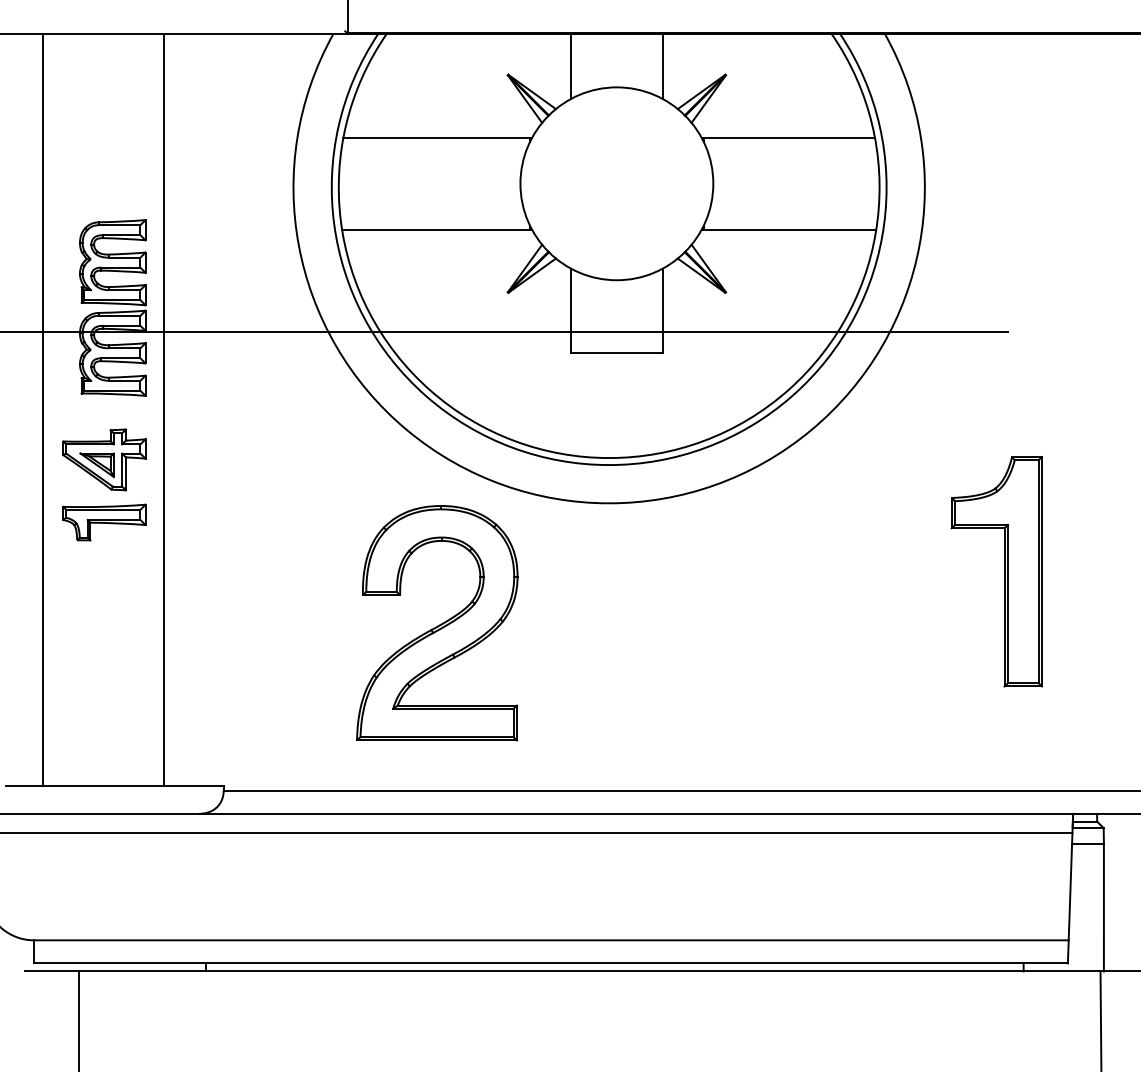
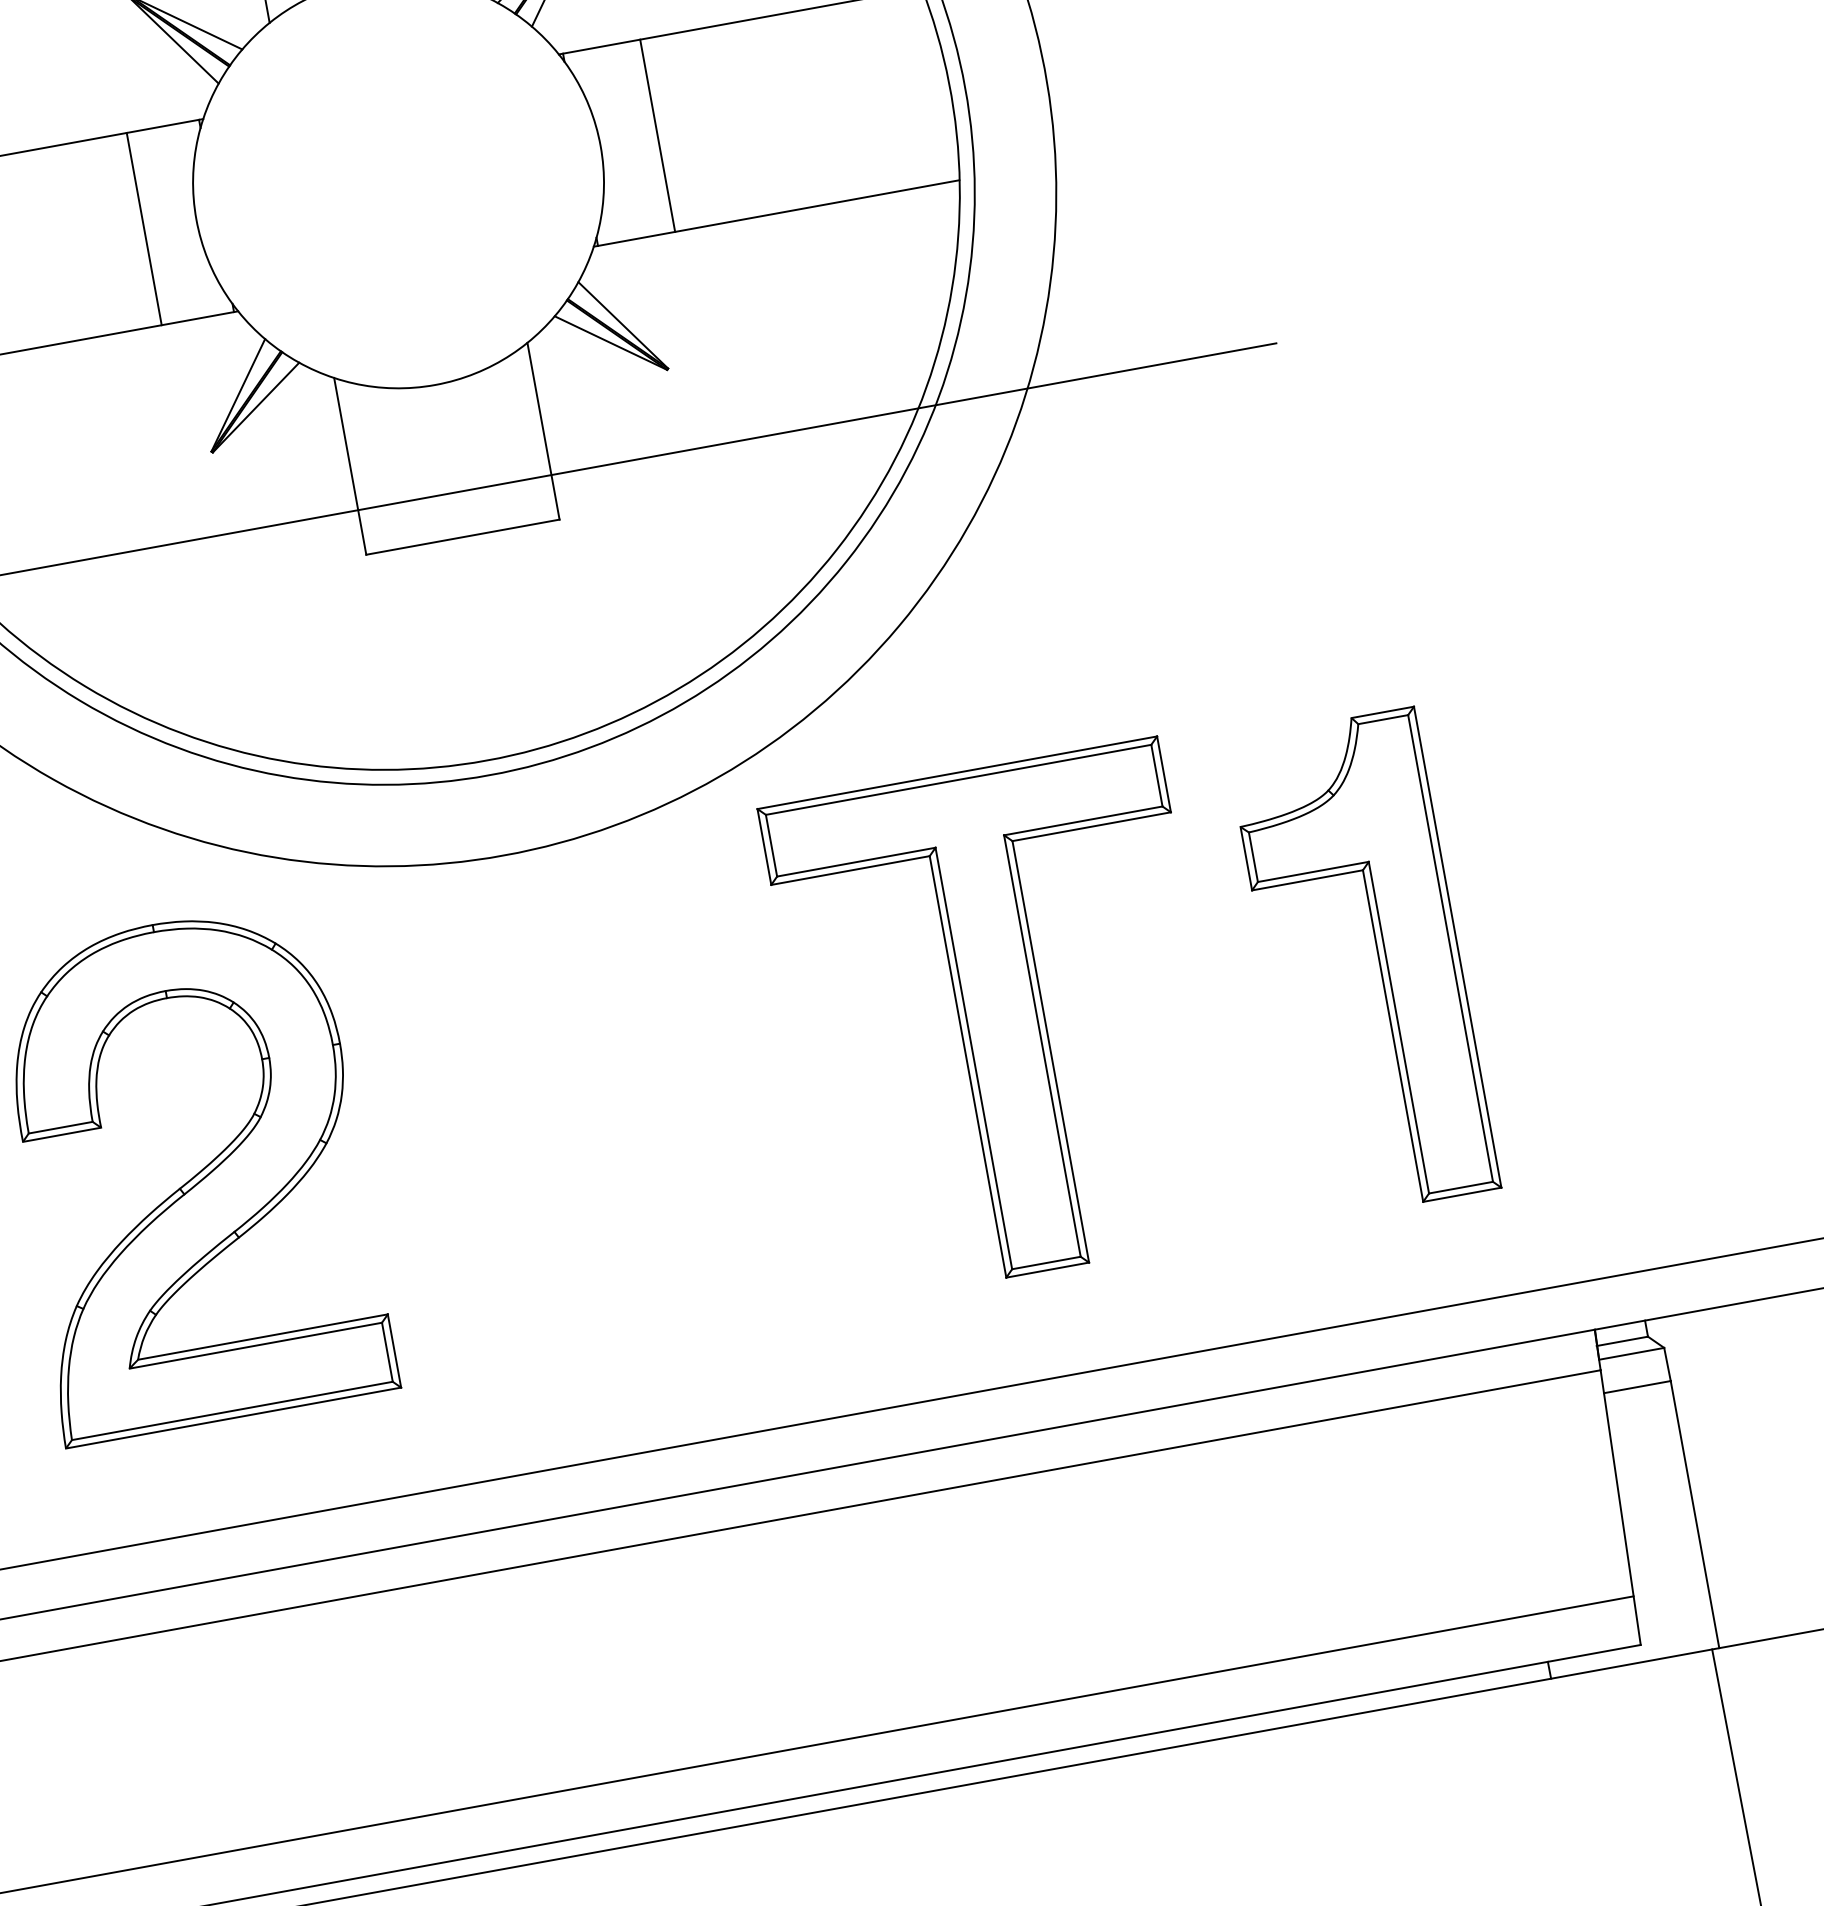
line: (495, 183) -> (144, 228), added
line: (740, 183) -> (657, 135), added
part: (1004, 571) -> (1379, 960), moved
part: (825, 621) -> (1002, 1020), added

